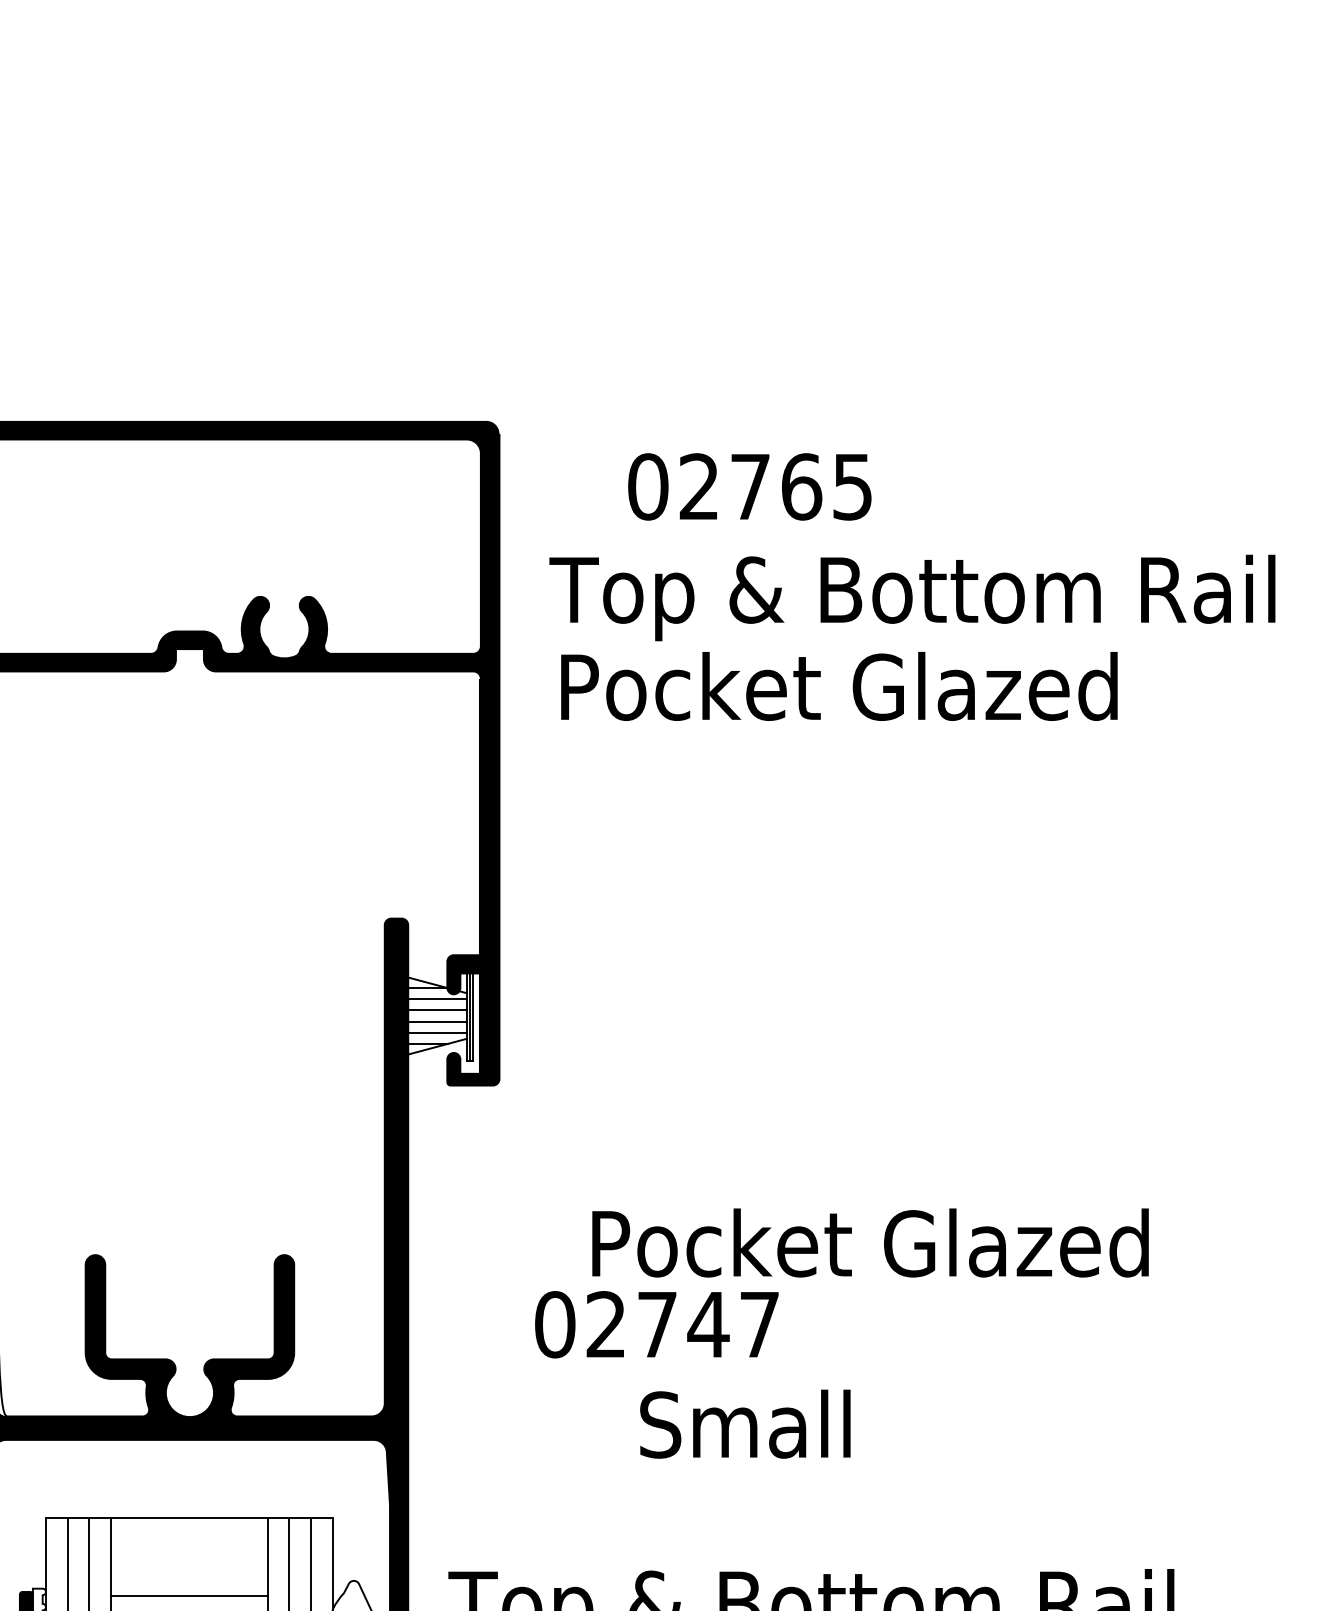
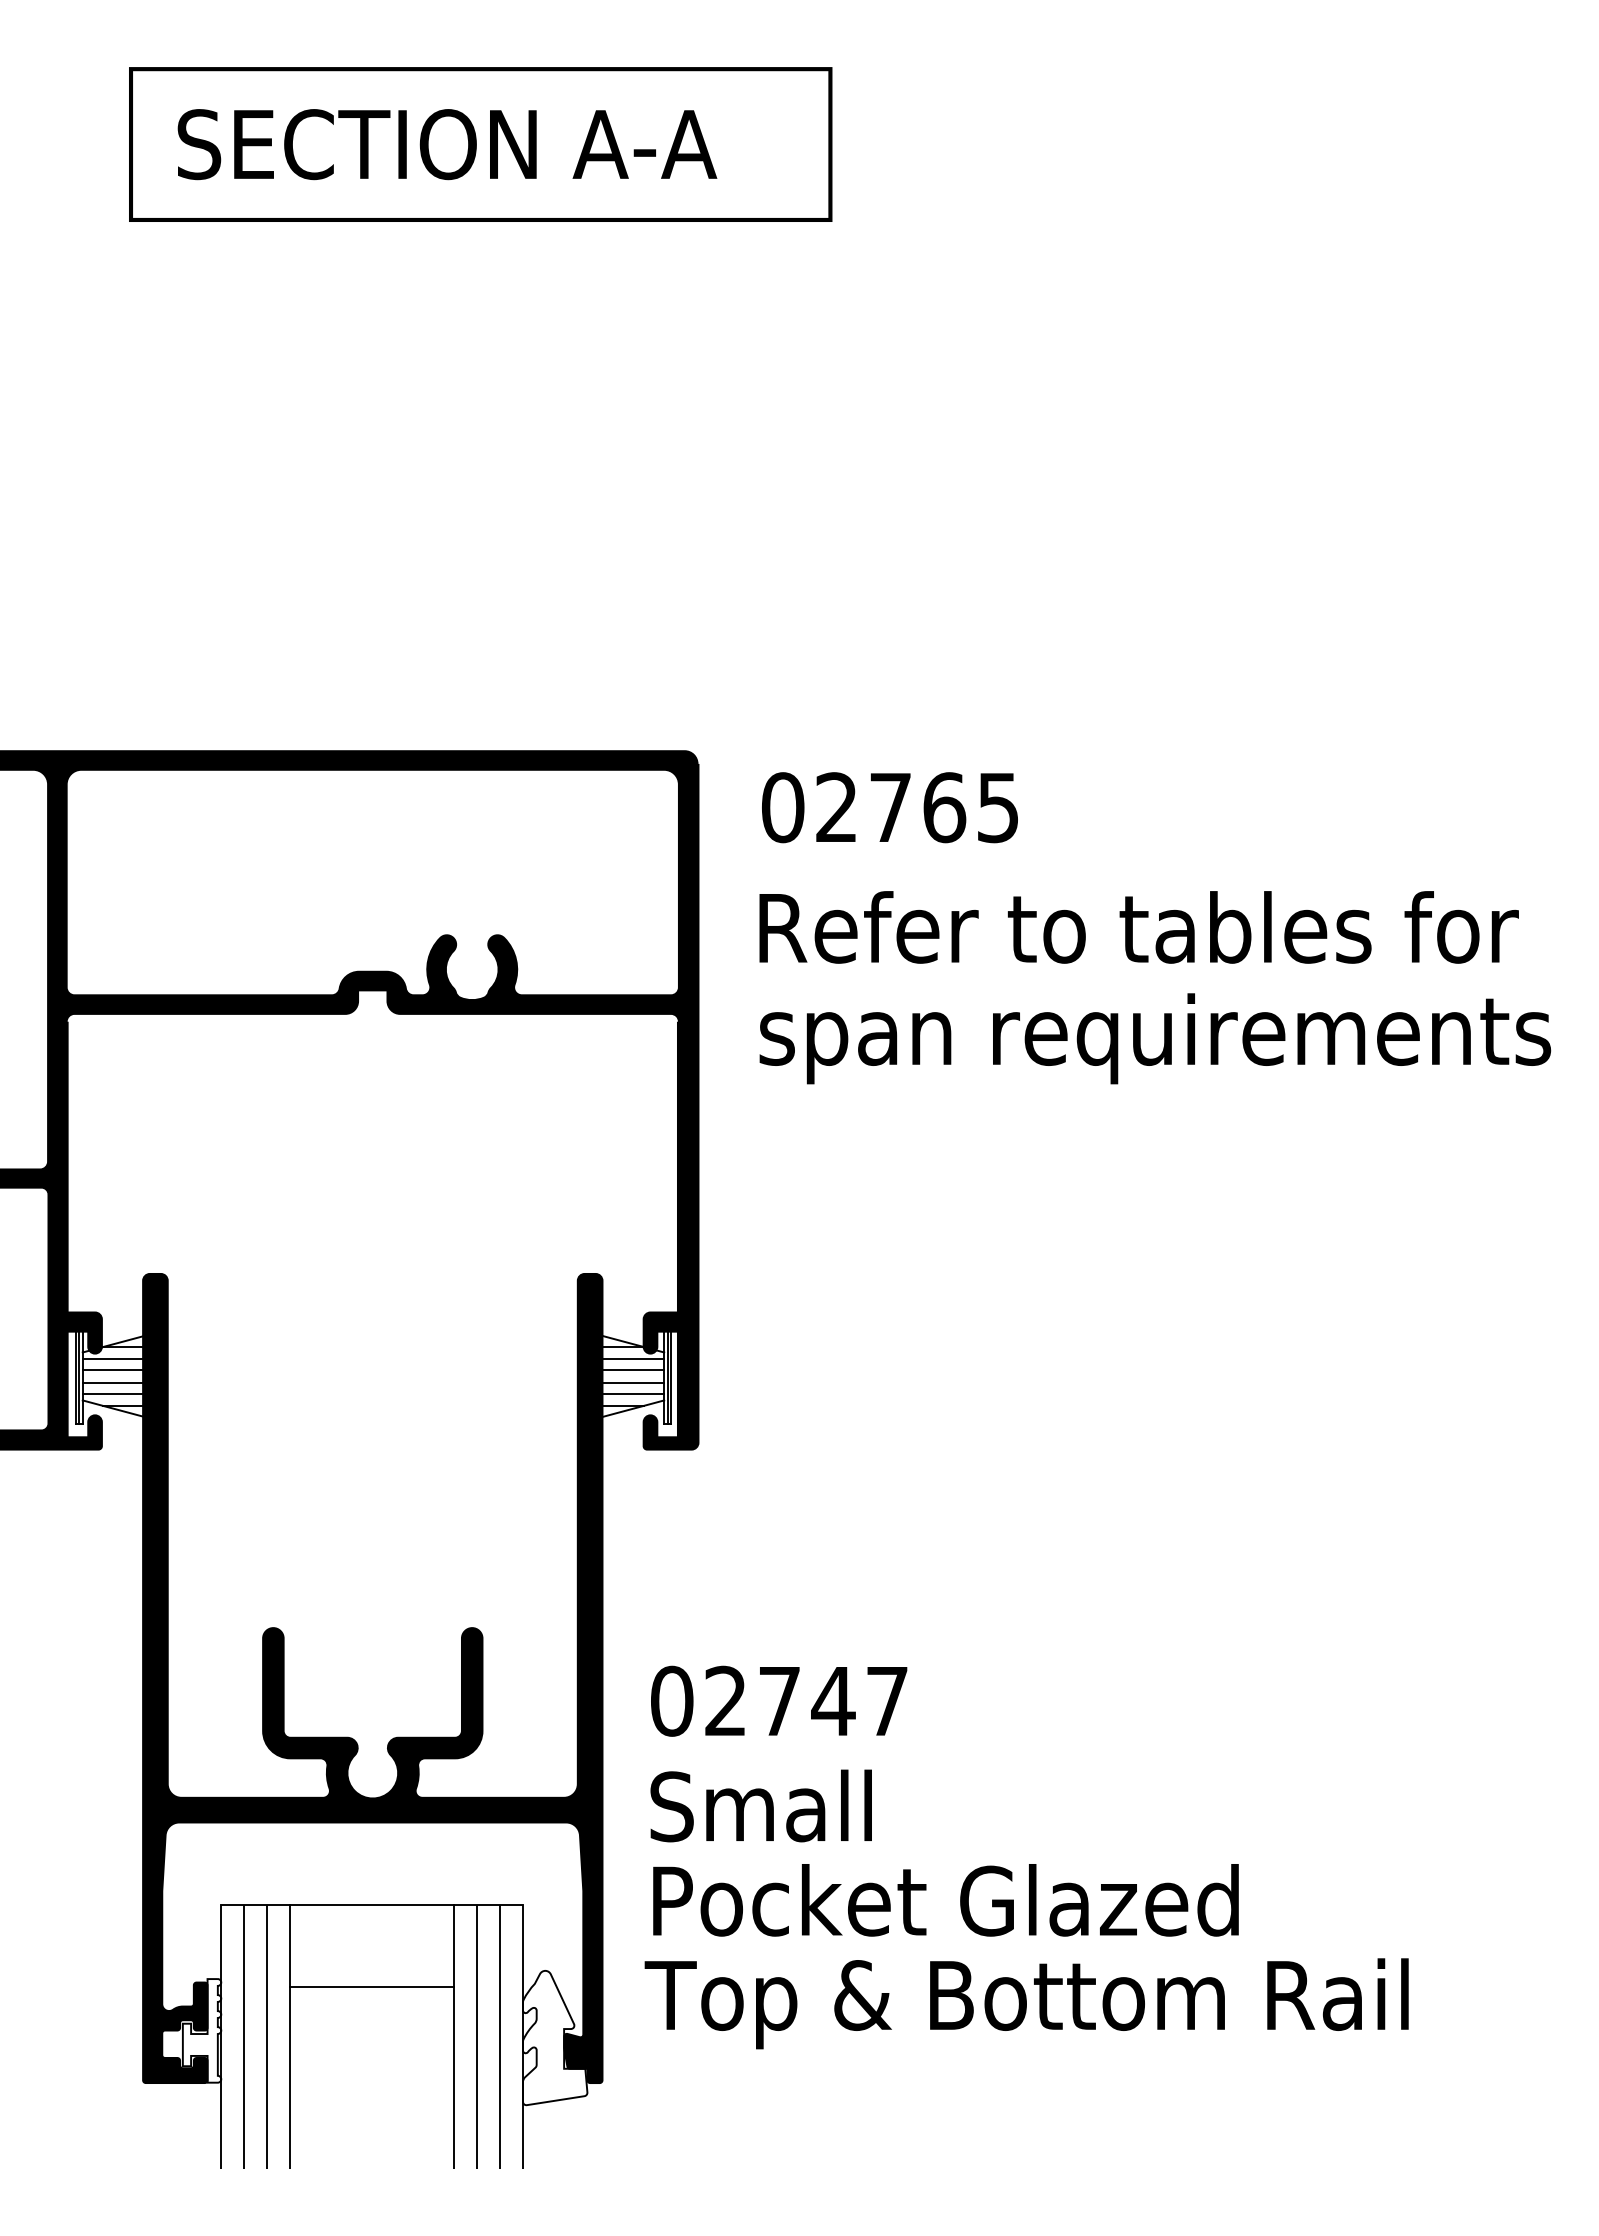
text: (749, 486) -> (889, 807), moved
text: (913, 597) -> (1134, 936), Top & Bottom Rail -> Refer to tables for
text: (933, 694) -> (1155, 1038), Pocket Glazed -> span requirements
text: (870, 1243) -> (945, 1900), moved
text: (657, 1323) -> (779, 1700), moved
text: (744, 1423) -> (760, 1805), moved

